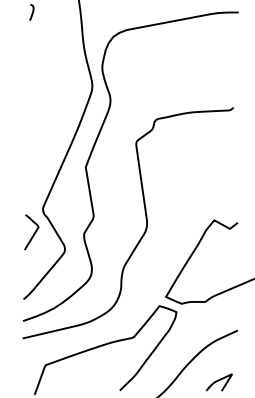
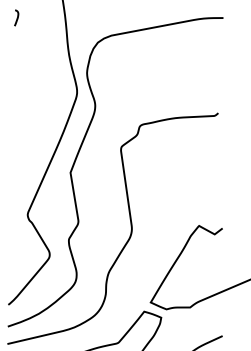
curve: (33, 233) -> (18, 239), removed

